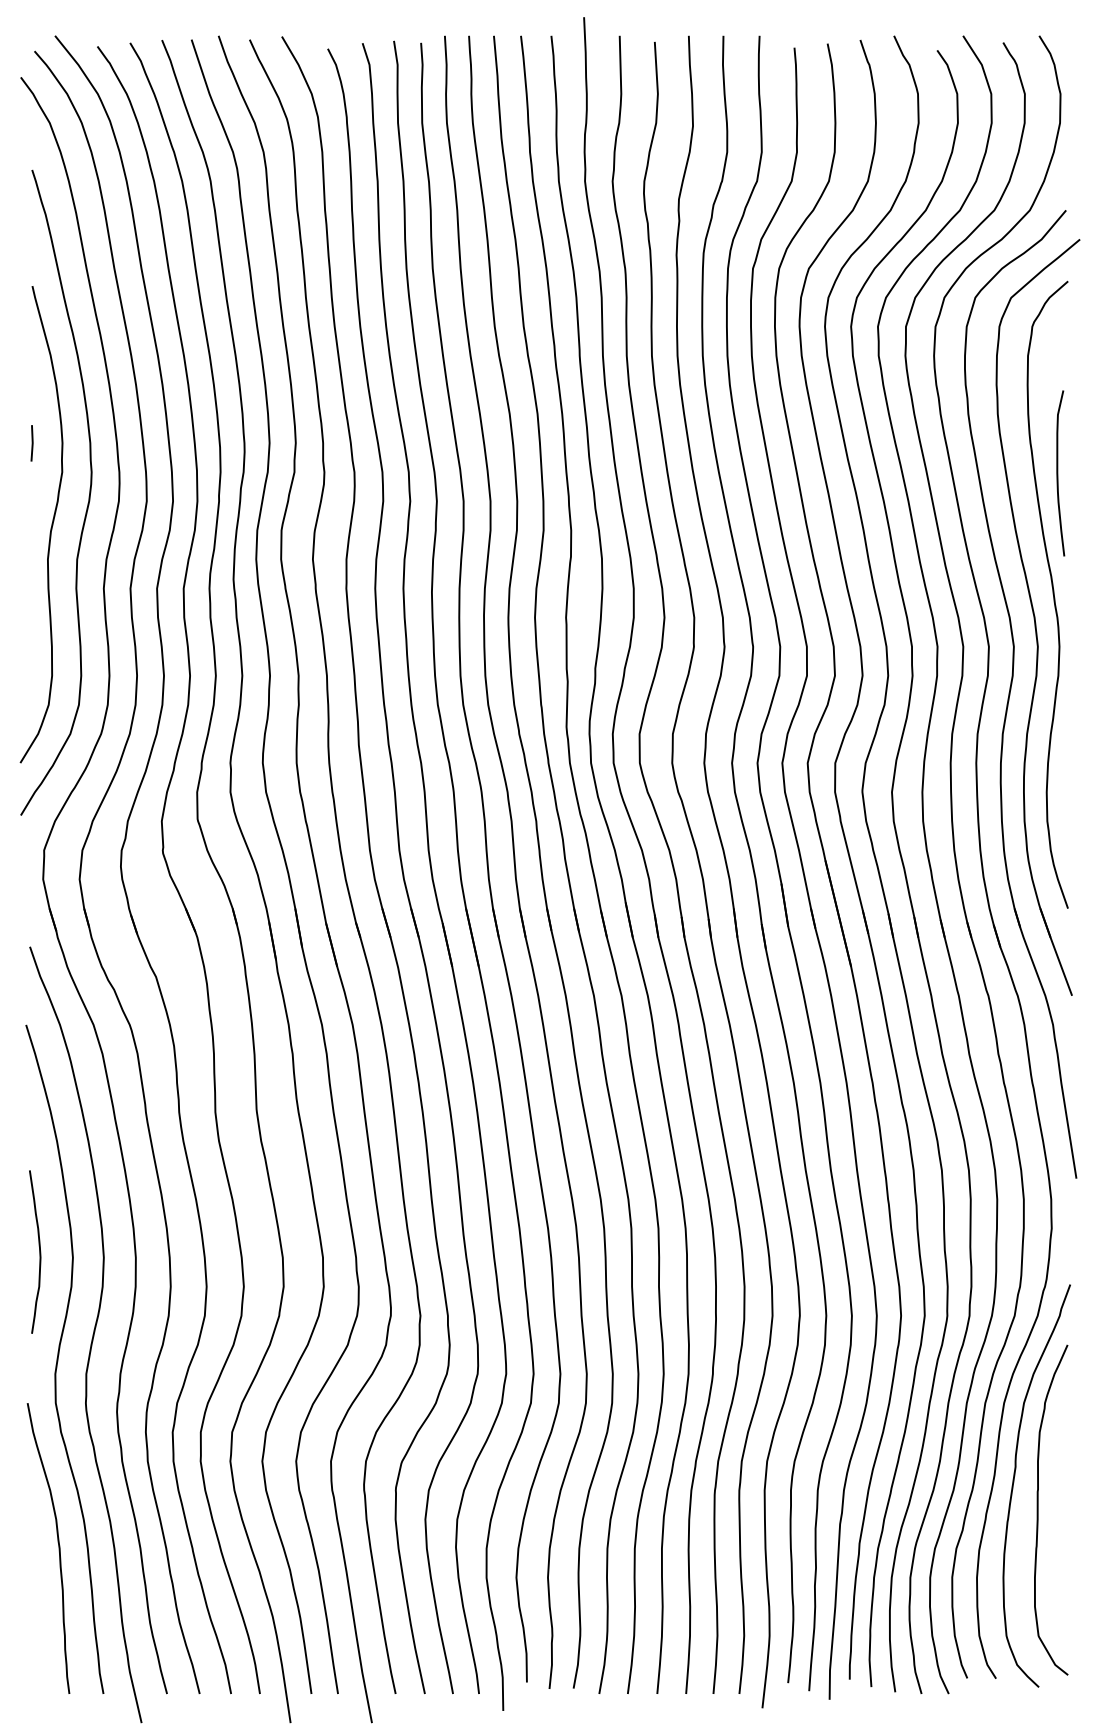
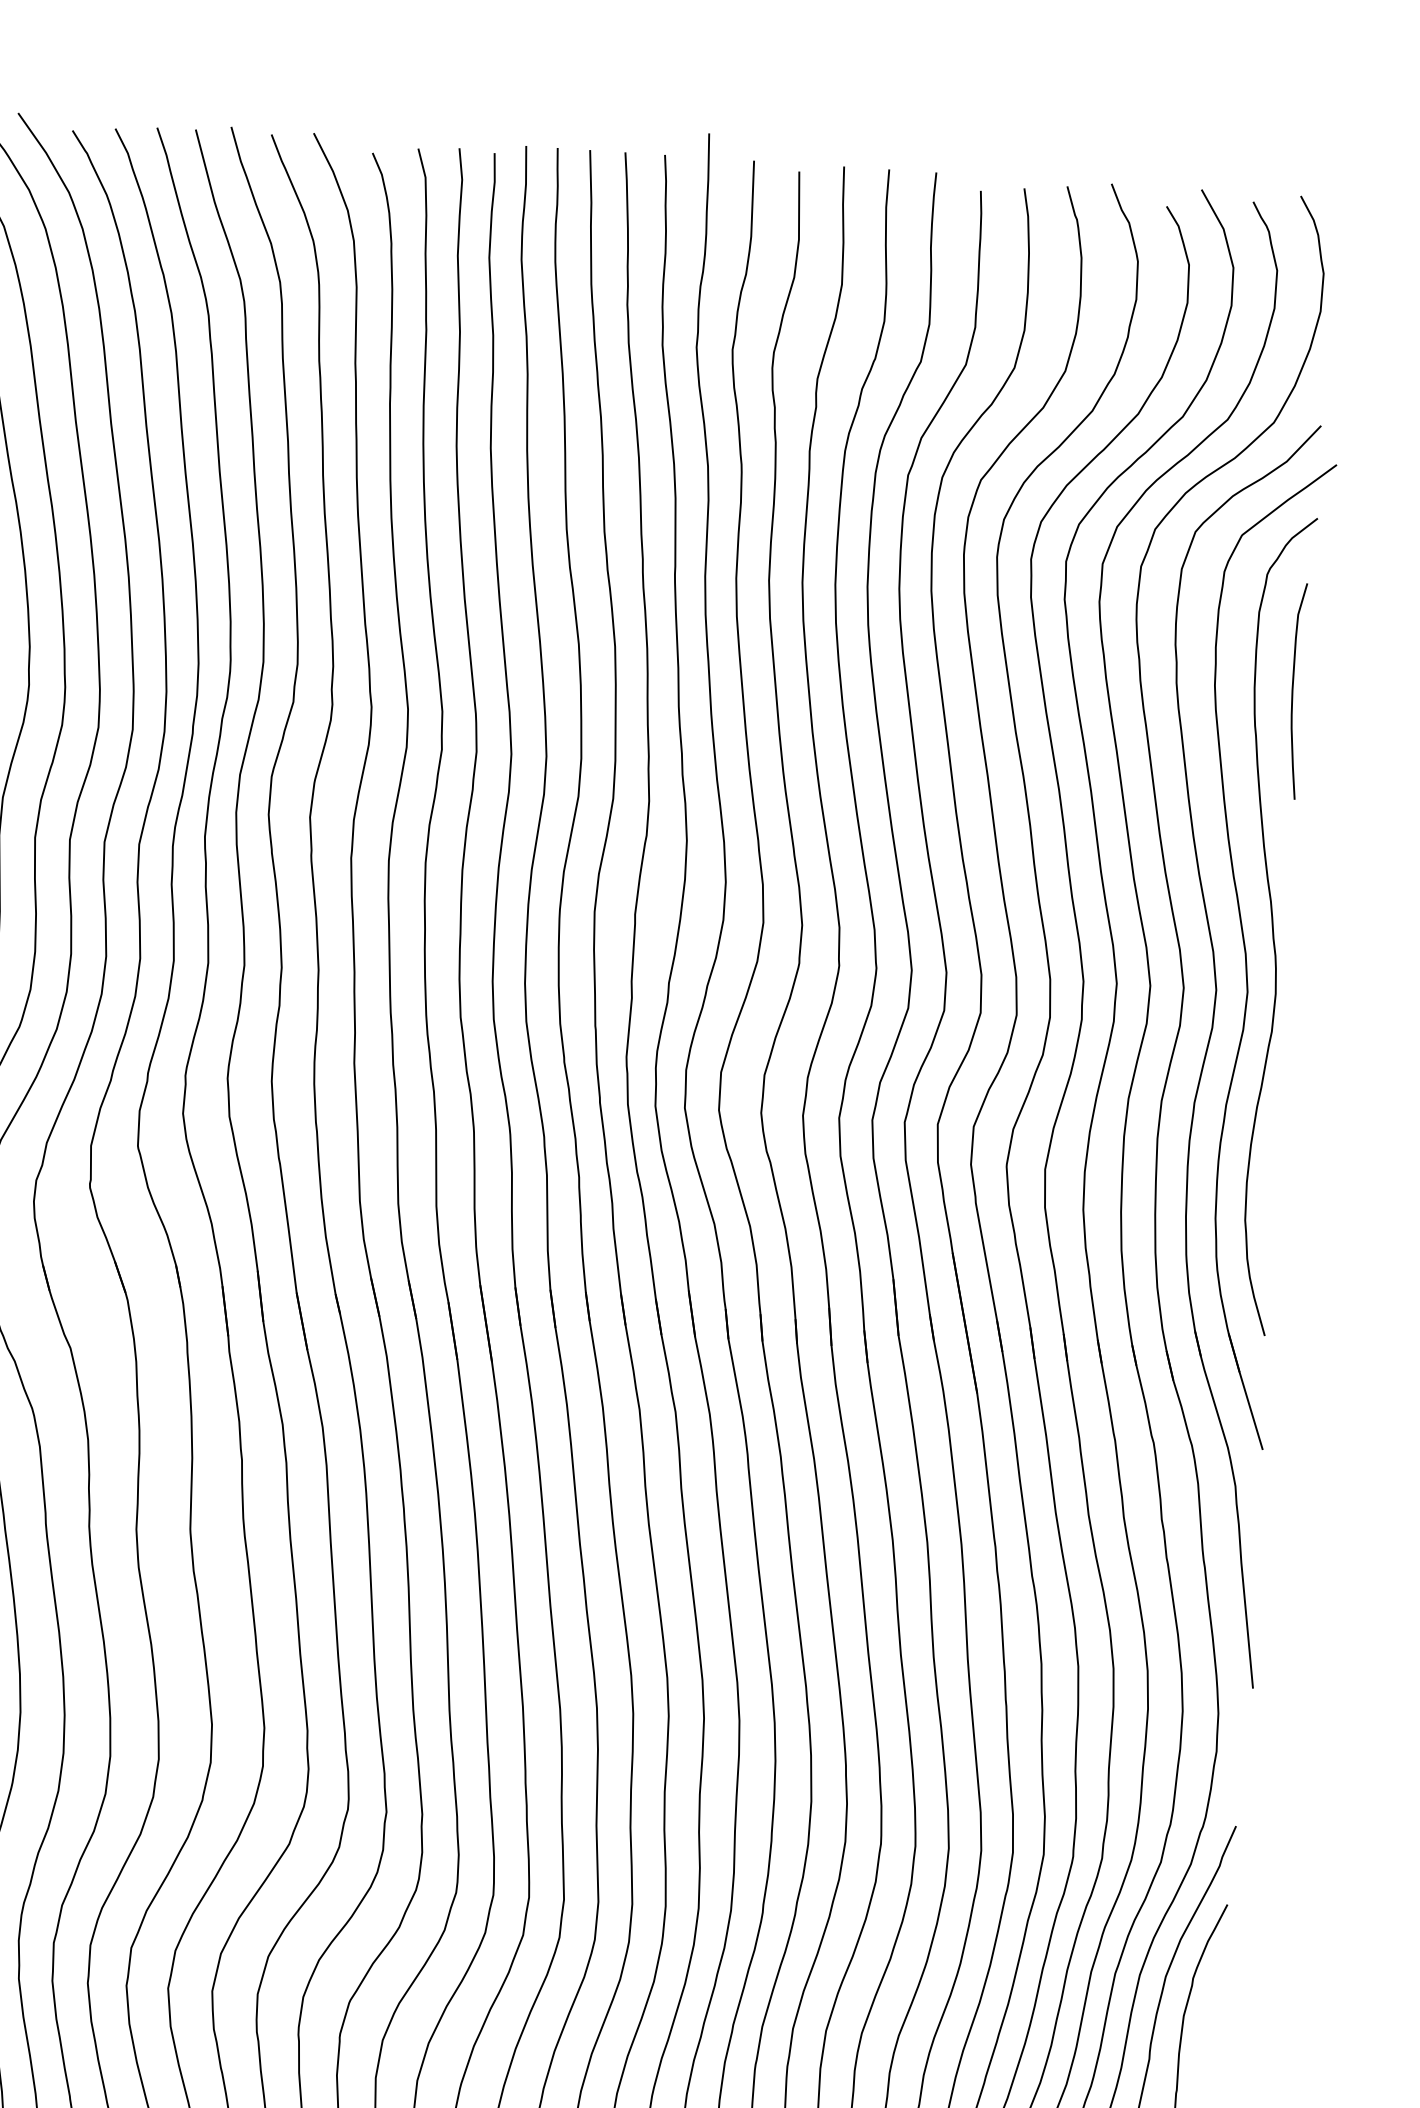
curve: (1058, 473) -> (1294, 691), moved

